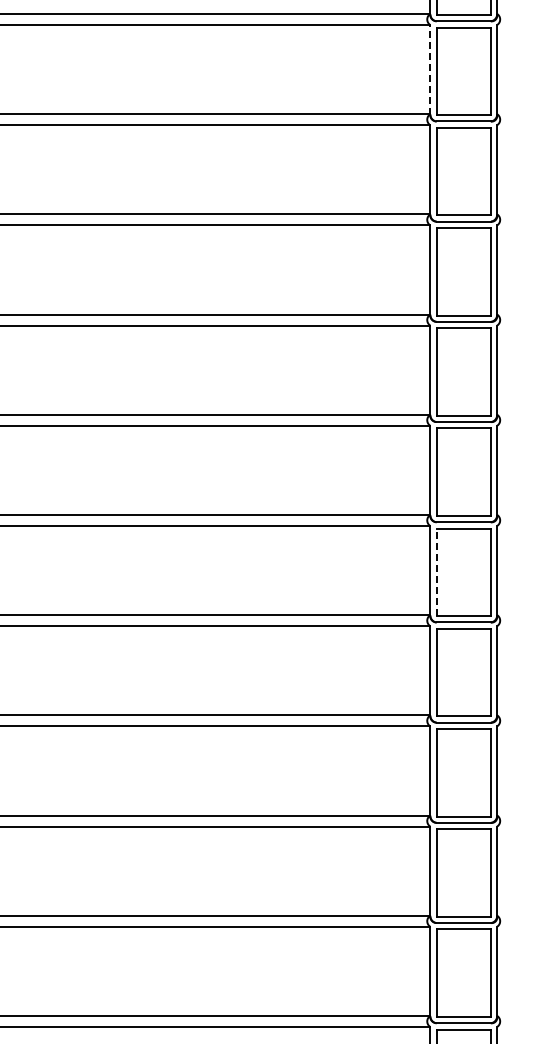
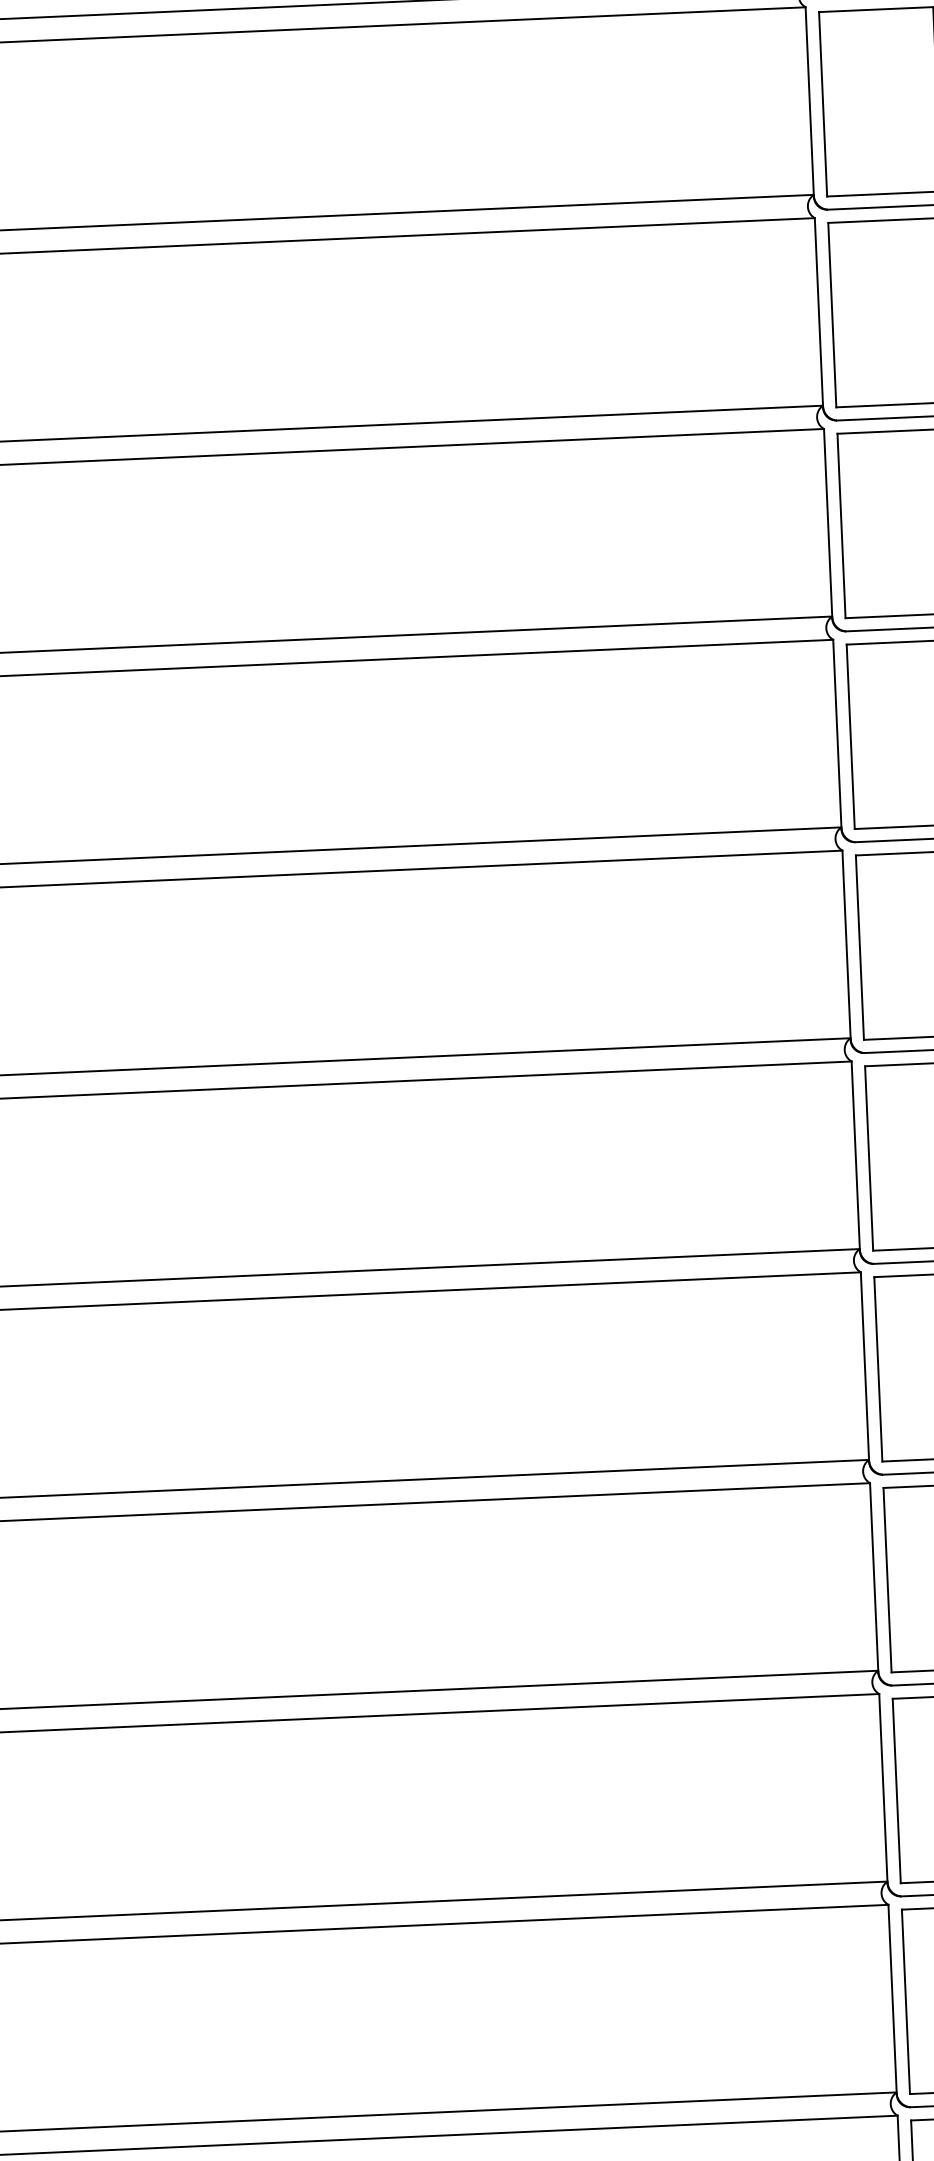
line: (430, 69) -> (810, 100), dashed -> solid
line: (436, 572) -> (868, 1158), dashed -> solid

